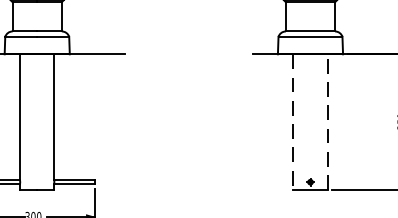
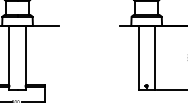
line: (327, 121) -> (154, 57), dashed -> solid
line: (293, 123) -> (138, 58), dashed -> solid

